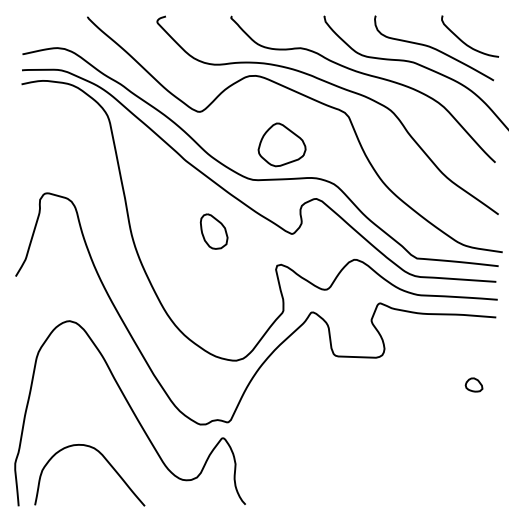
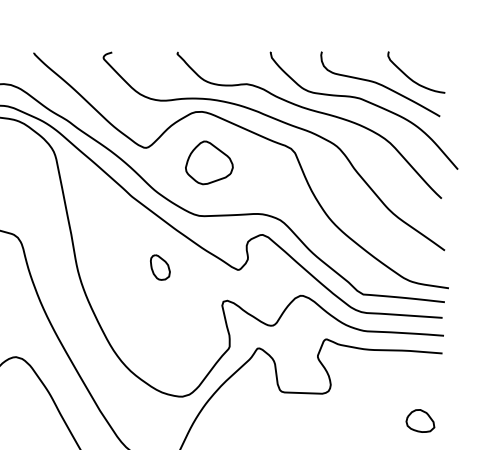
part: (281, 144) -> (208, 162), moved
part: (213, 231) -> (159, 267), size x0.71
part: (473, 384) -> (419, 420), size x1.67

